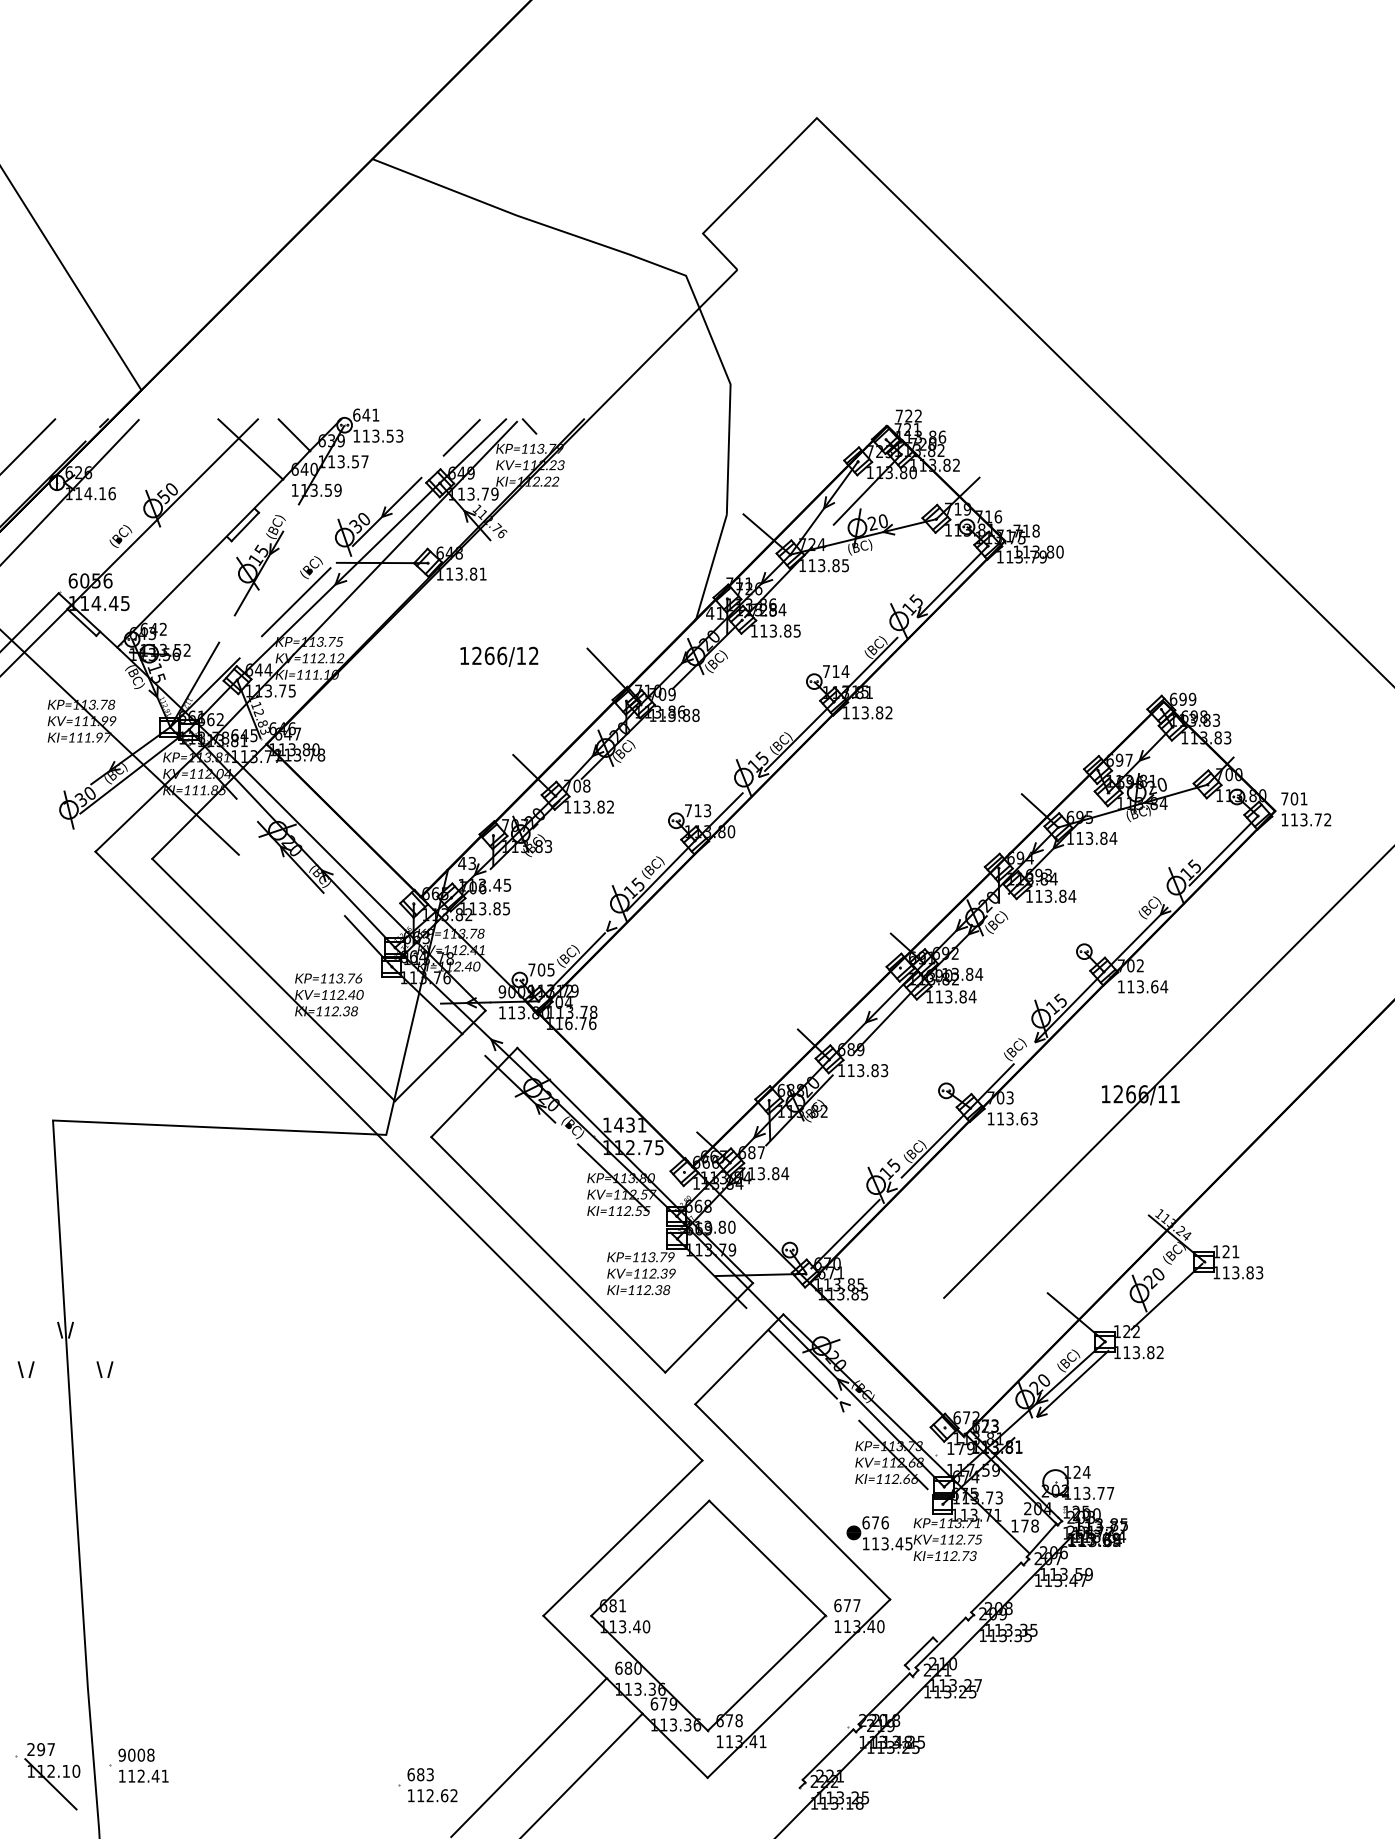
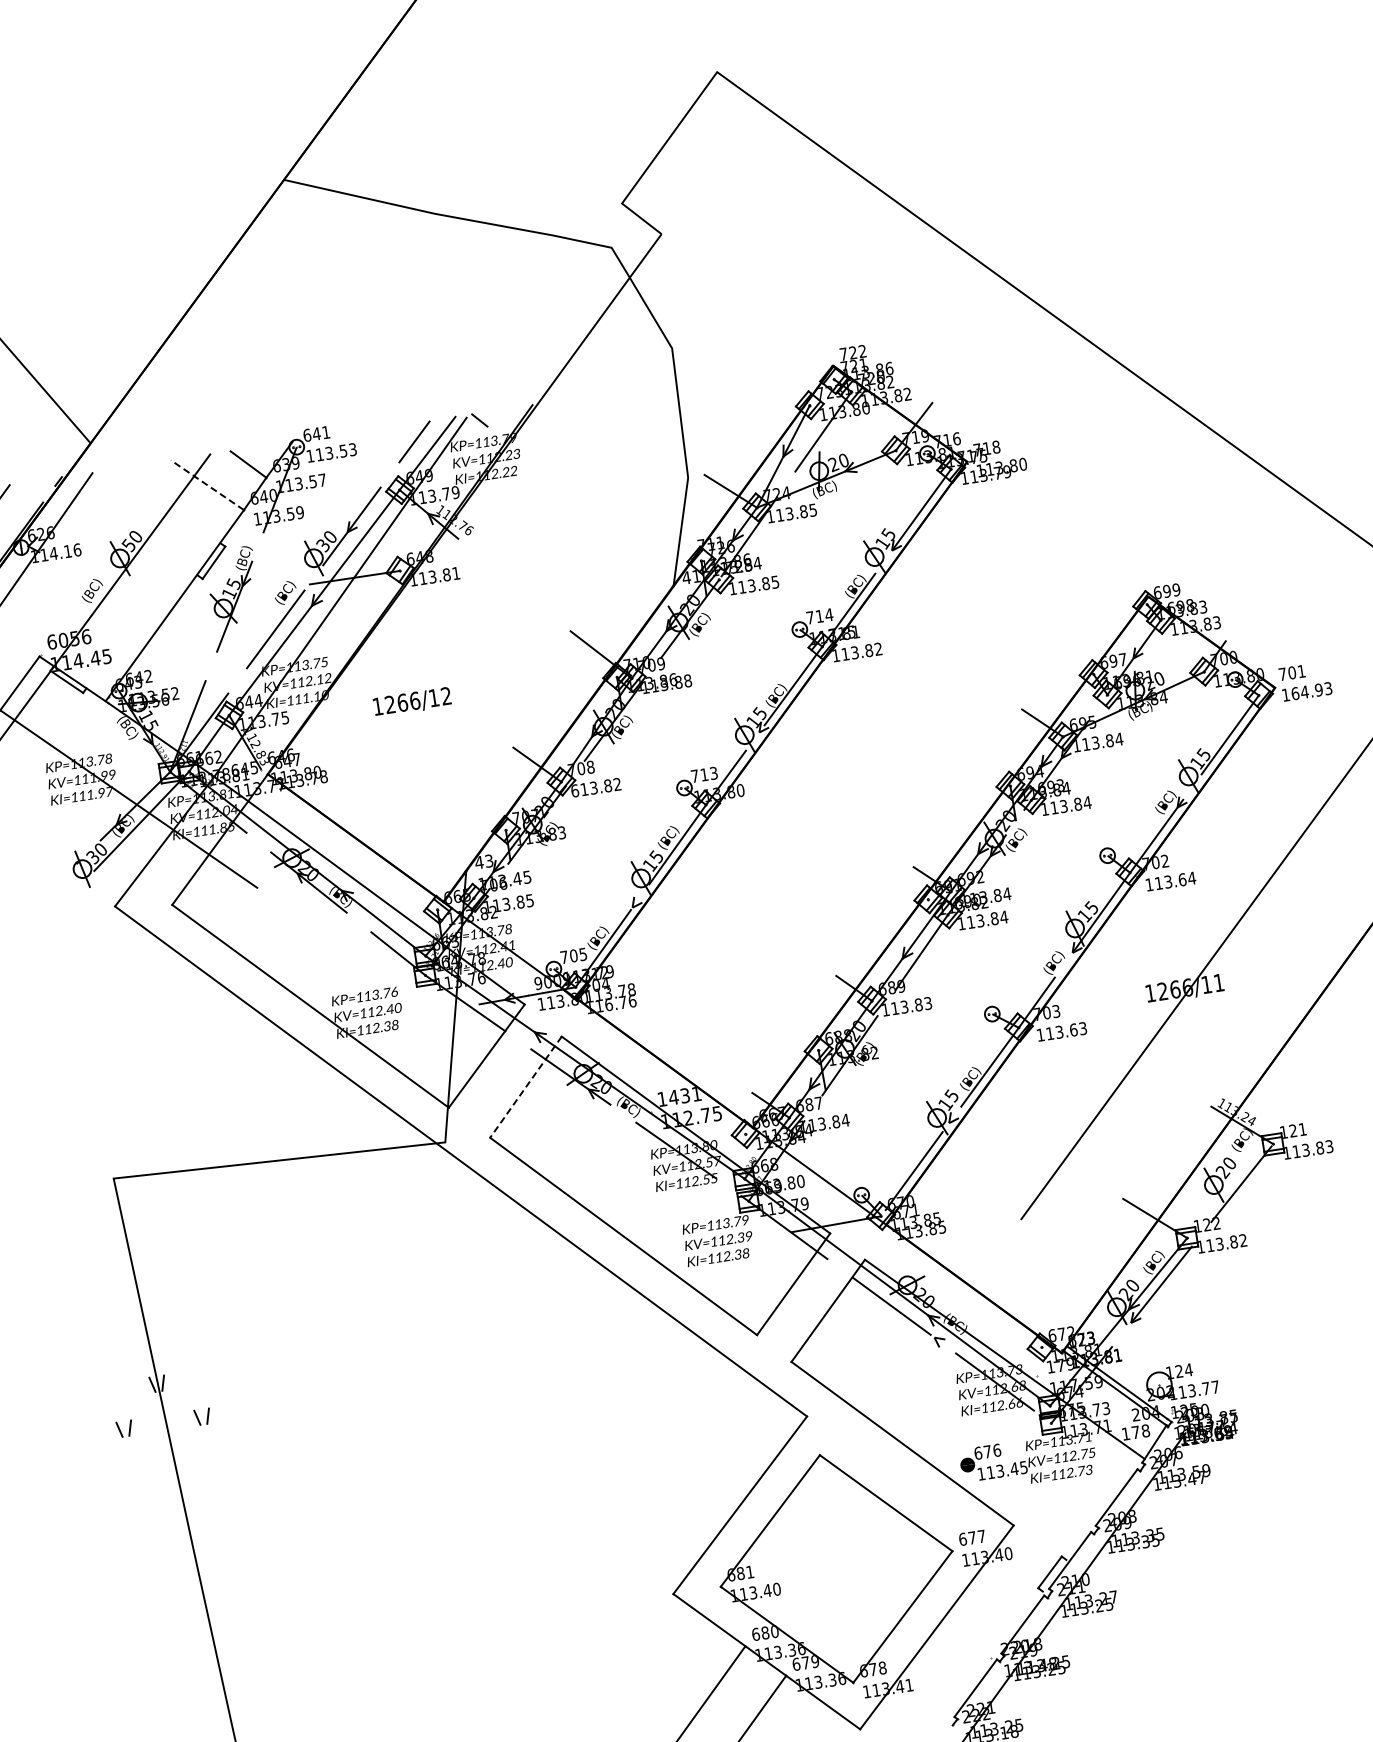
line: (250, 449) -> (207, 485), solid -> dashed
text: (499, 656) -> (412, 701), moved
text: (567, 806) -> (574, 790), 113.82 -> 613.82
text: (1310, 819) -> (1311, 690), 113.72 -> 164.93
line: (474, 1092) -> (526, 1087), solid -> dashed

